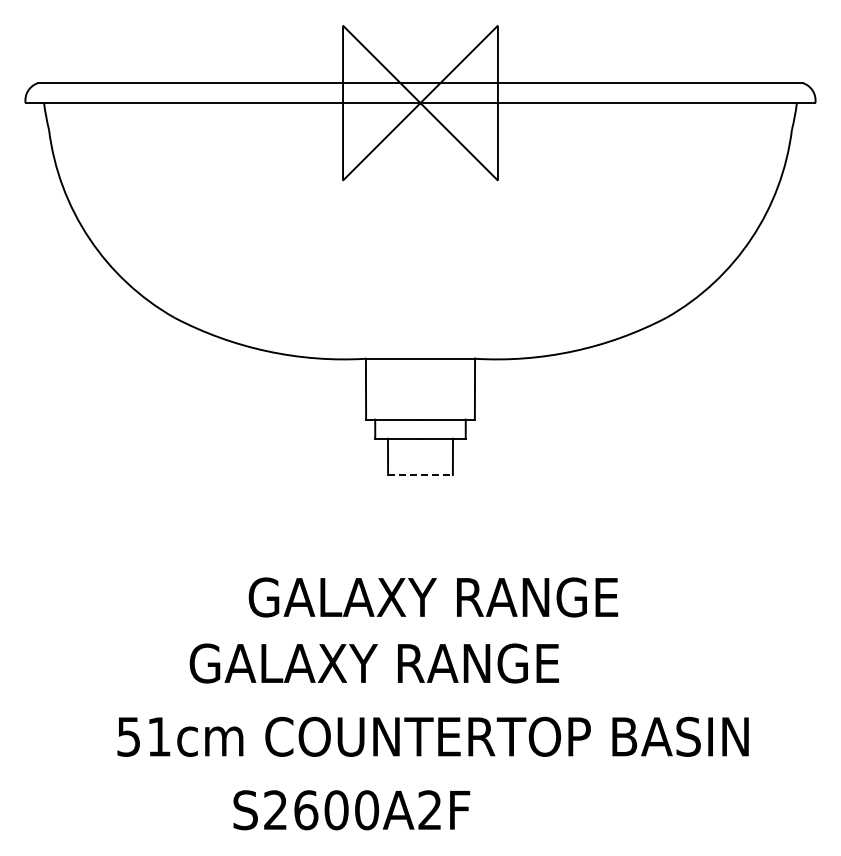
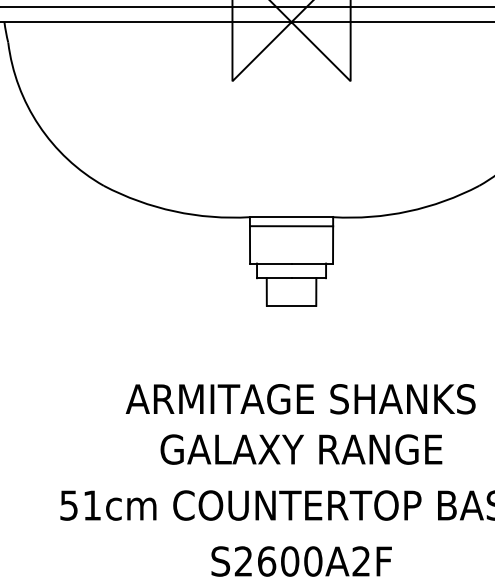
line: (420, 370) -> (291, 226), added
line: (420, 475) -> (291, 306), dashed -> solid
text: (432, 597) -> (300, 399), GALAXY RANGE -> ARMITAGE SHANKS
text: (373, 663) -> (300, 449), moved
text: (351, 810) -> (301, 561), moved

